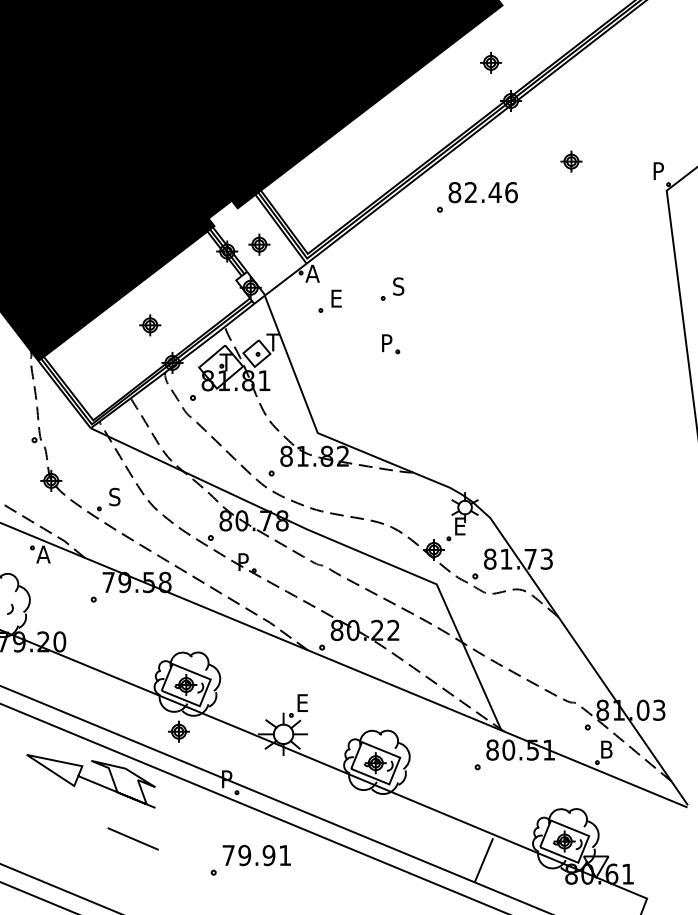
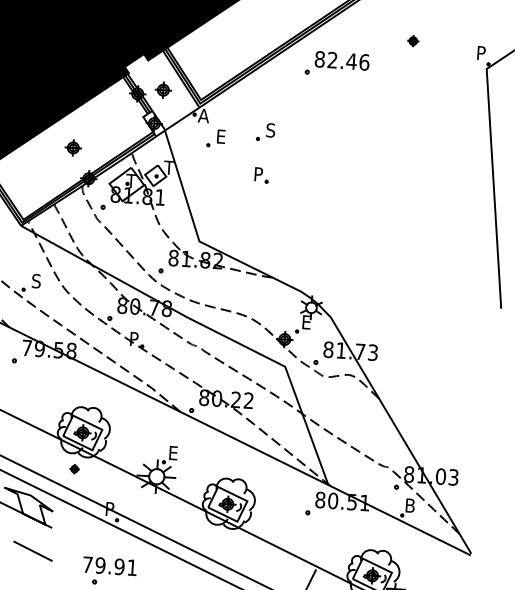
part: (571, 161) -> (413, 41), size x0.7
part: (178, 731) -> (74, 469), size x0.6
text: (256, 855) -> (109, 566), moved

